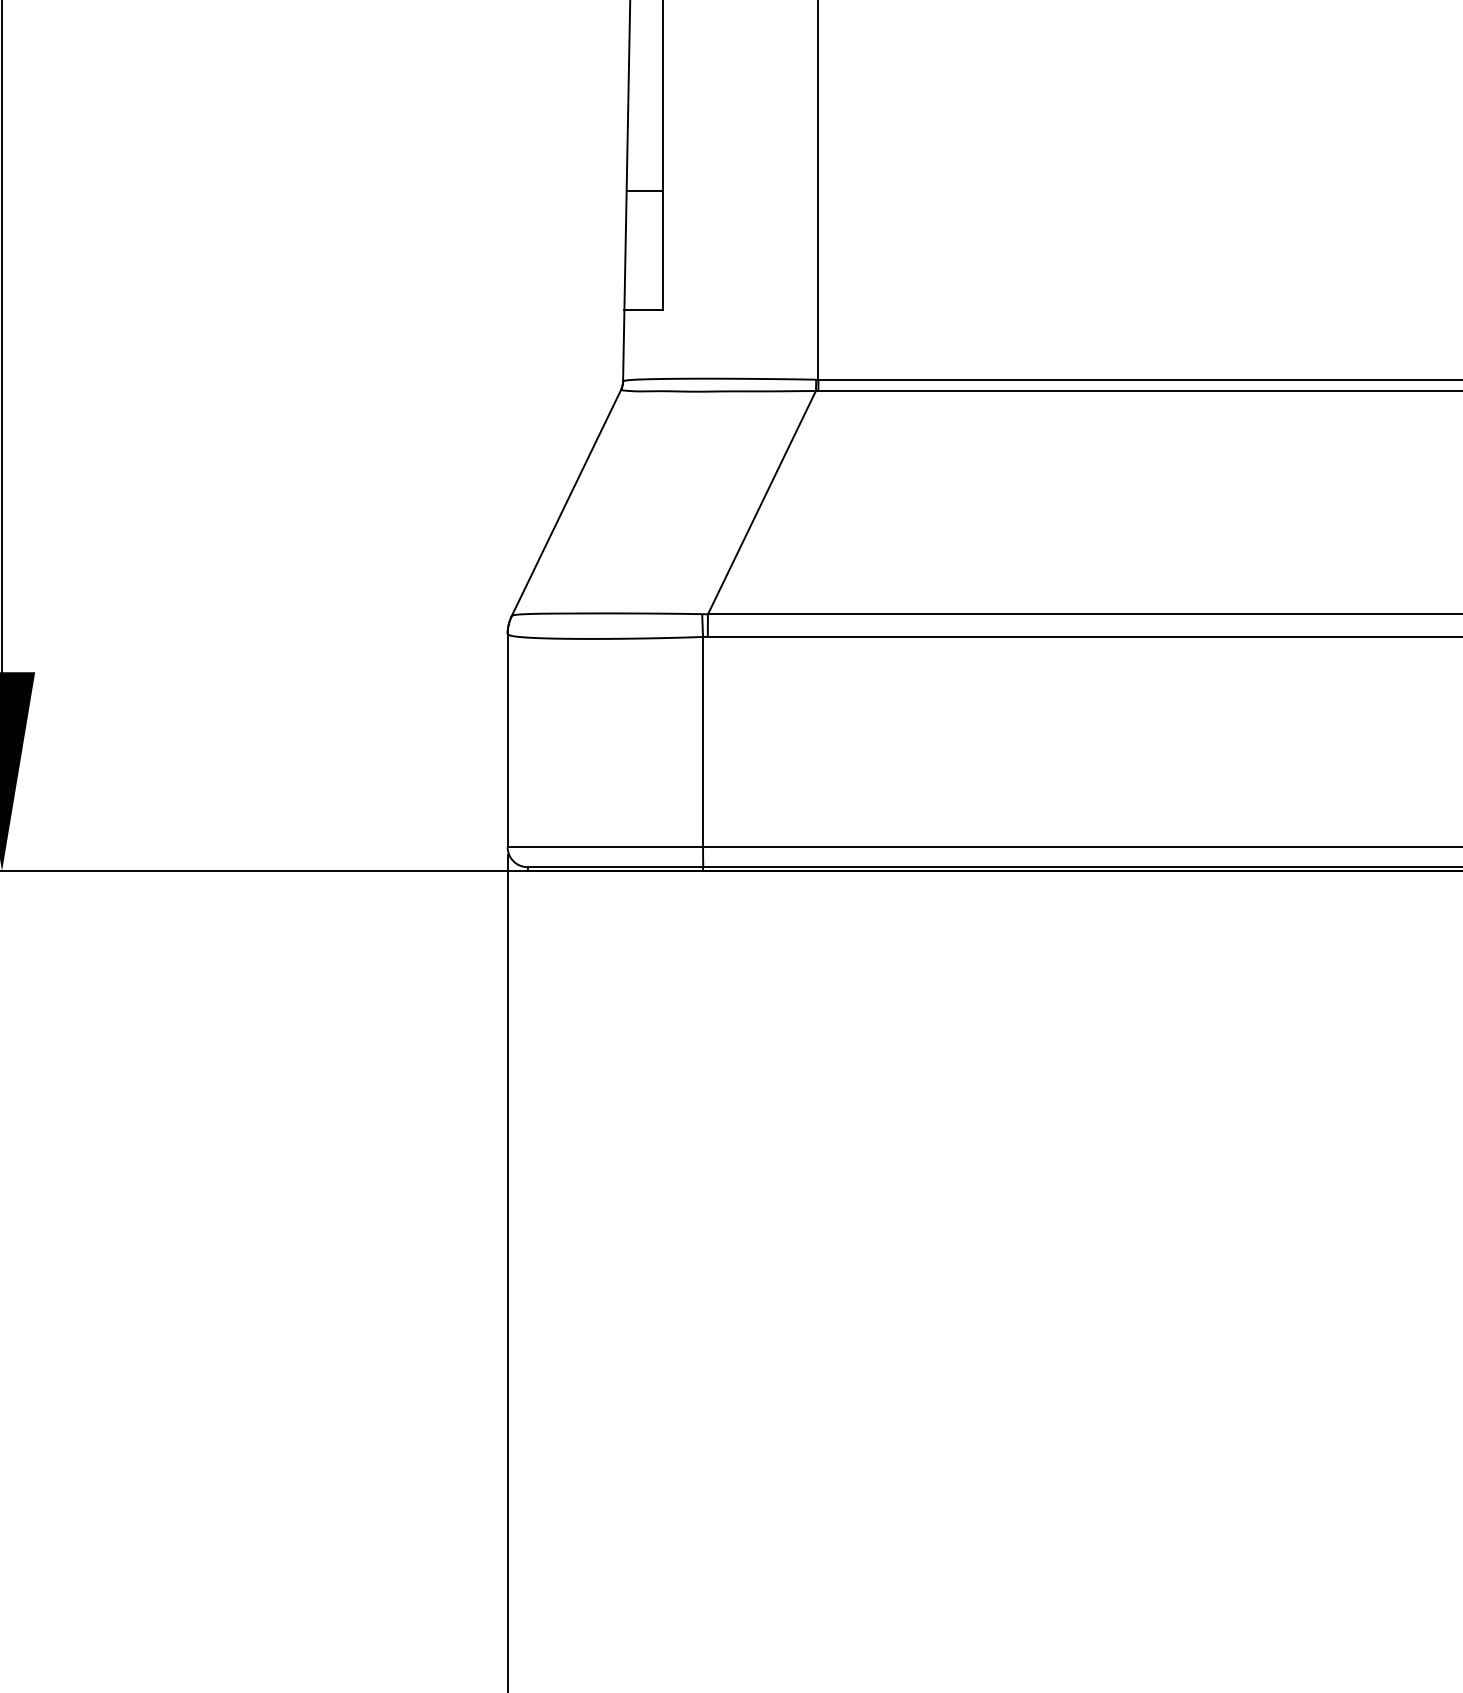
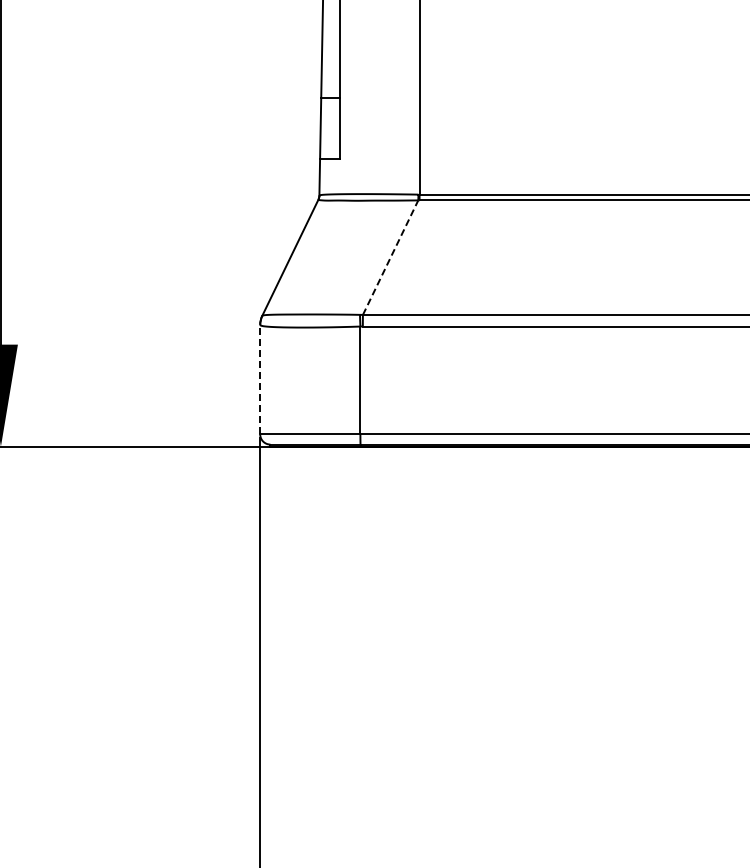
line: (761, 502) -> (390, 257), solid -> dashed
line: (508, 740) -> (260, 379), solid -> dashed

